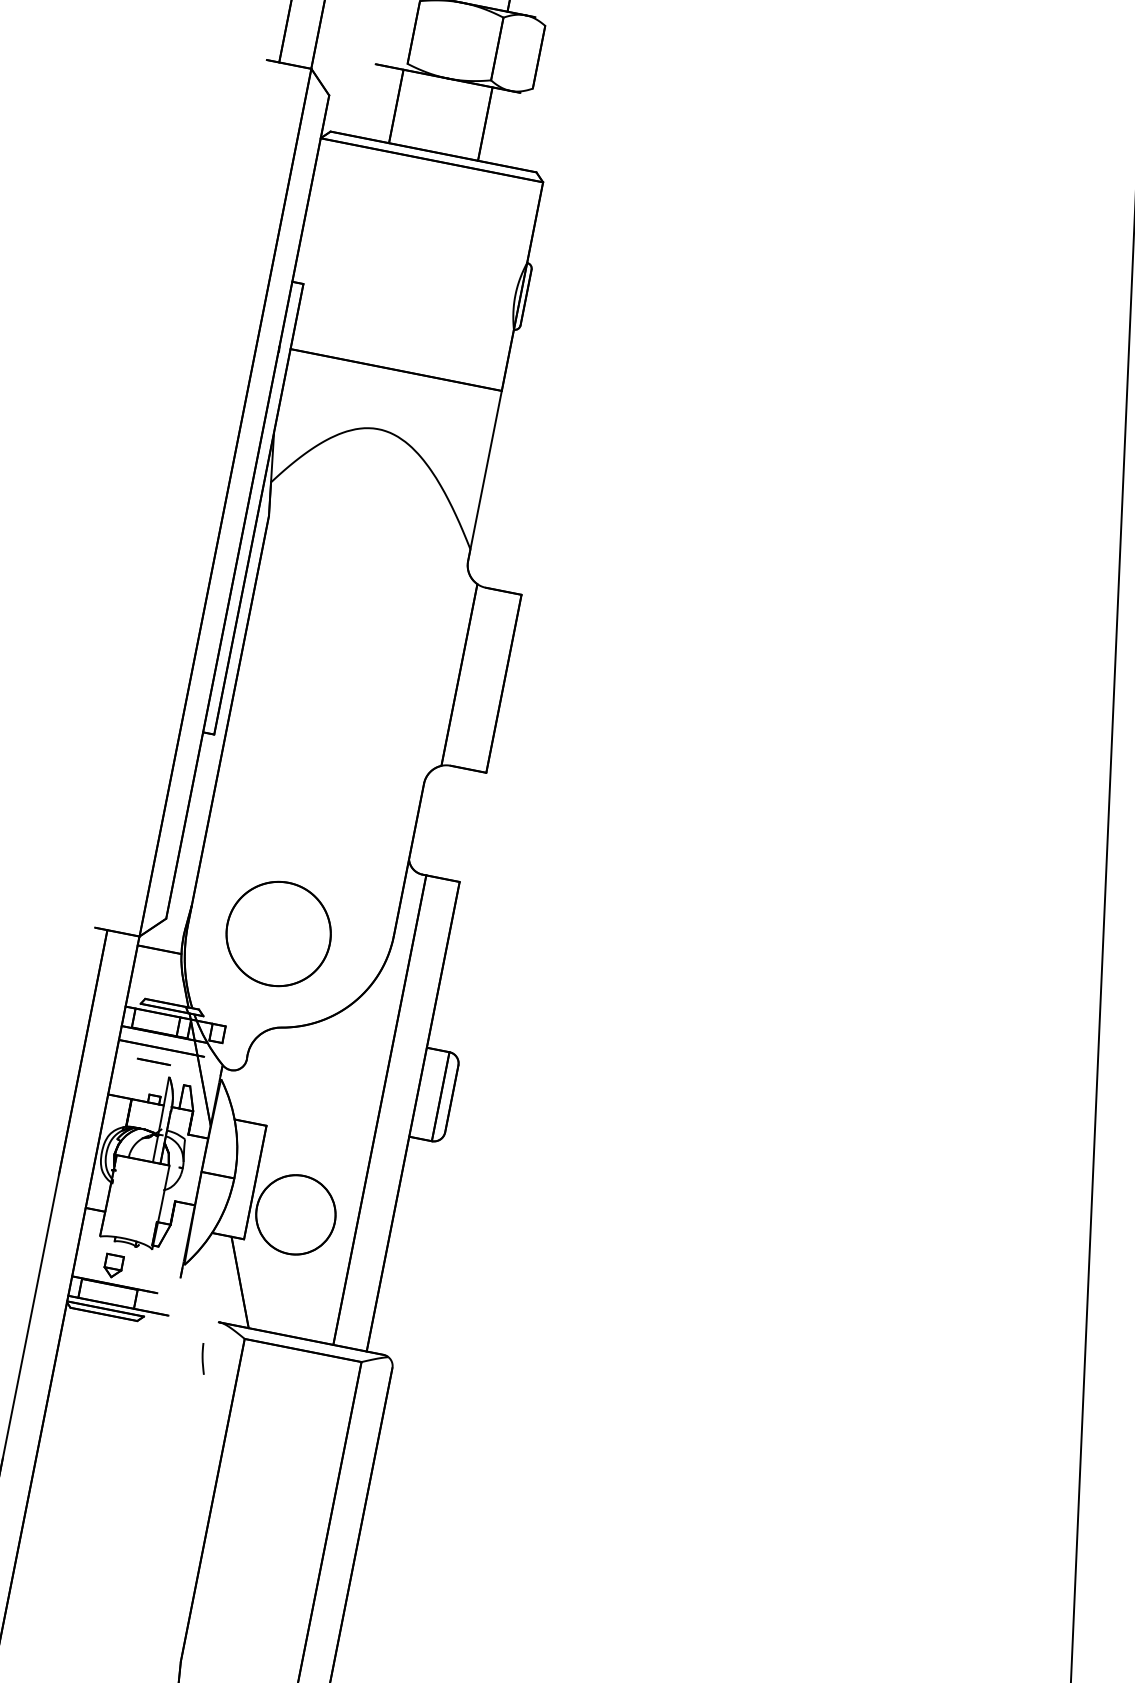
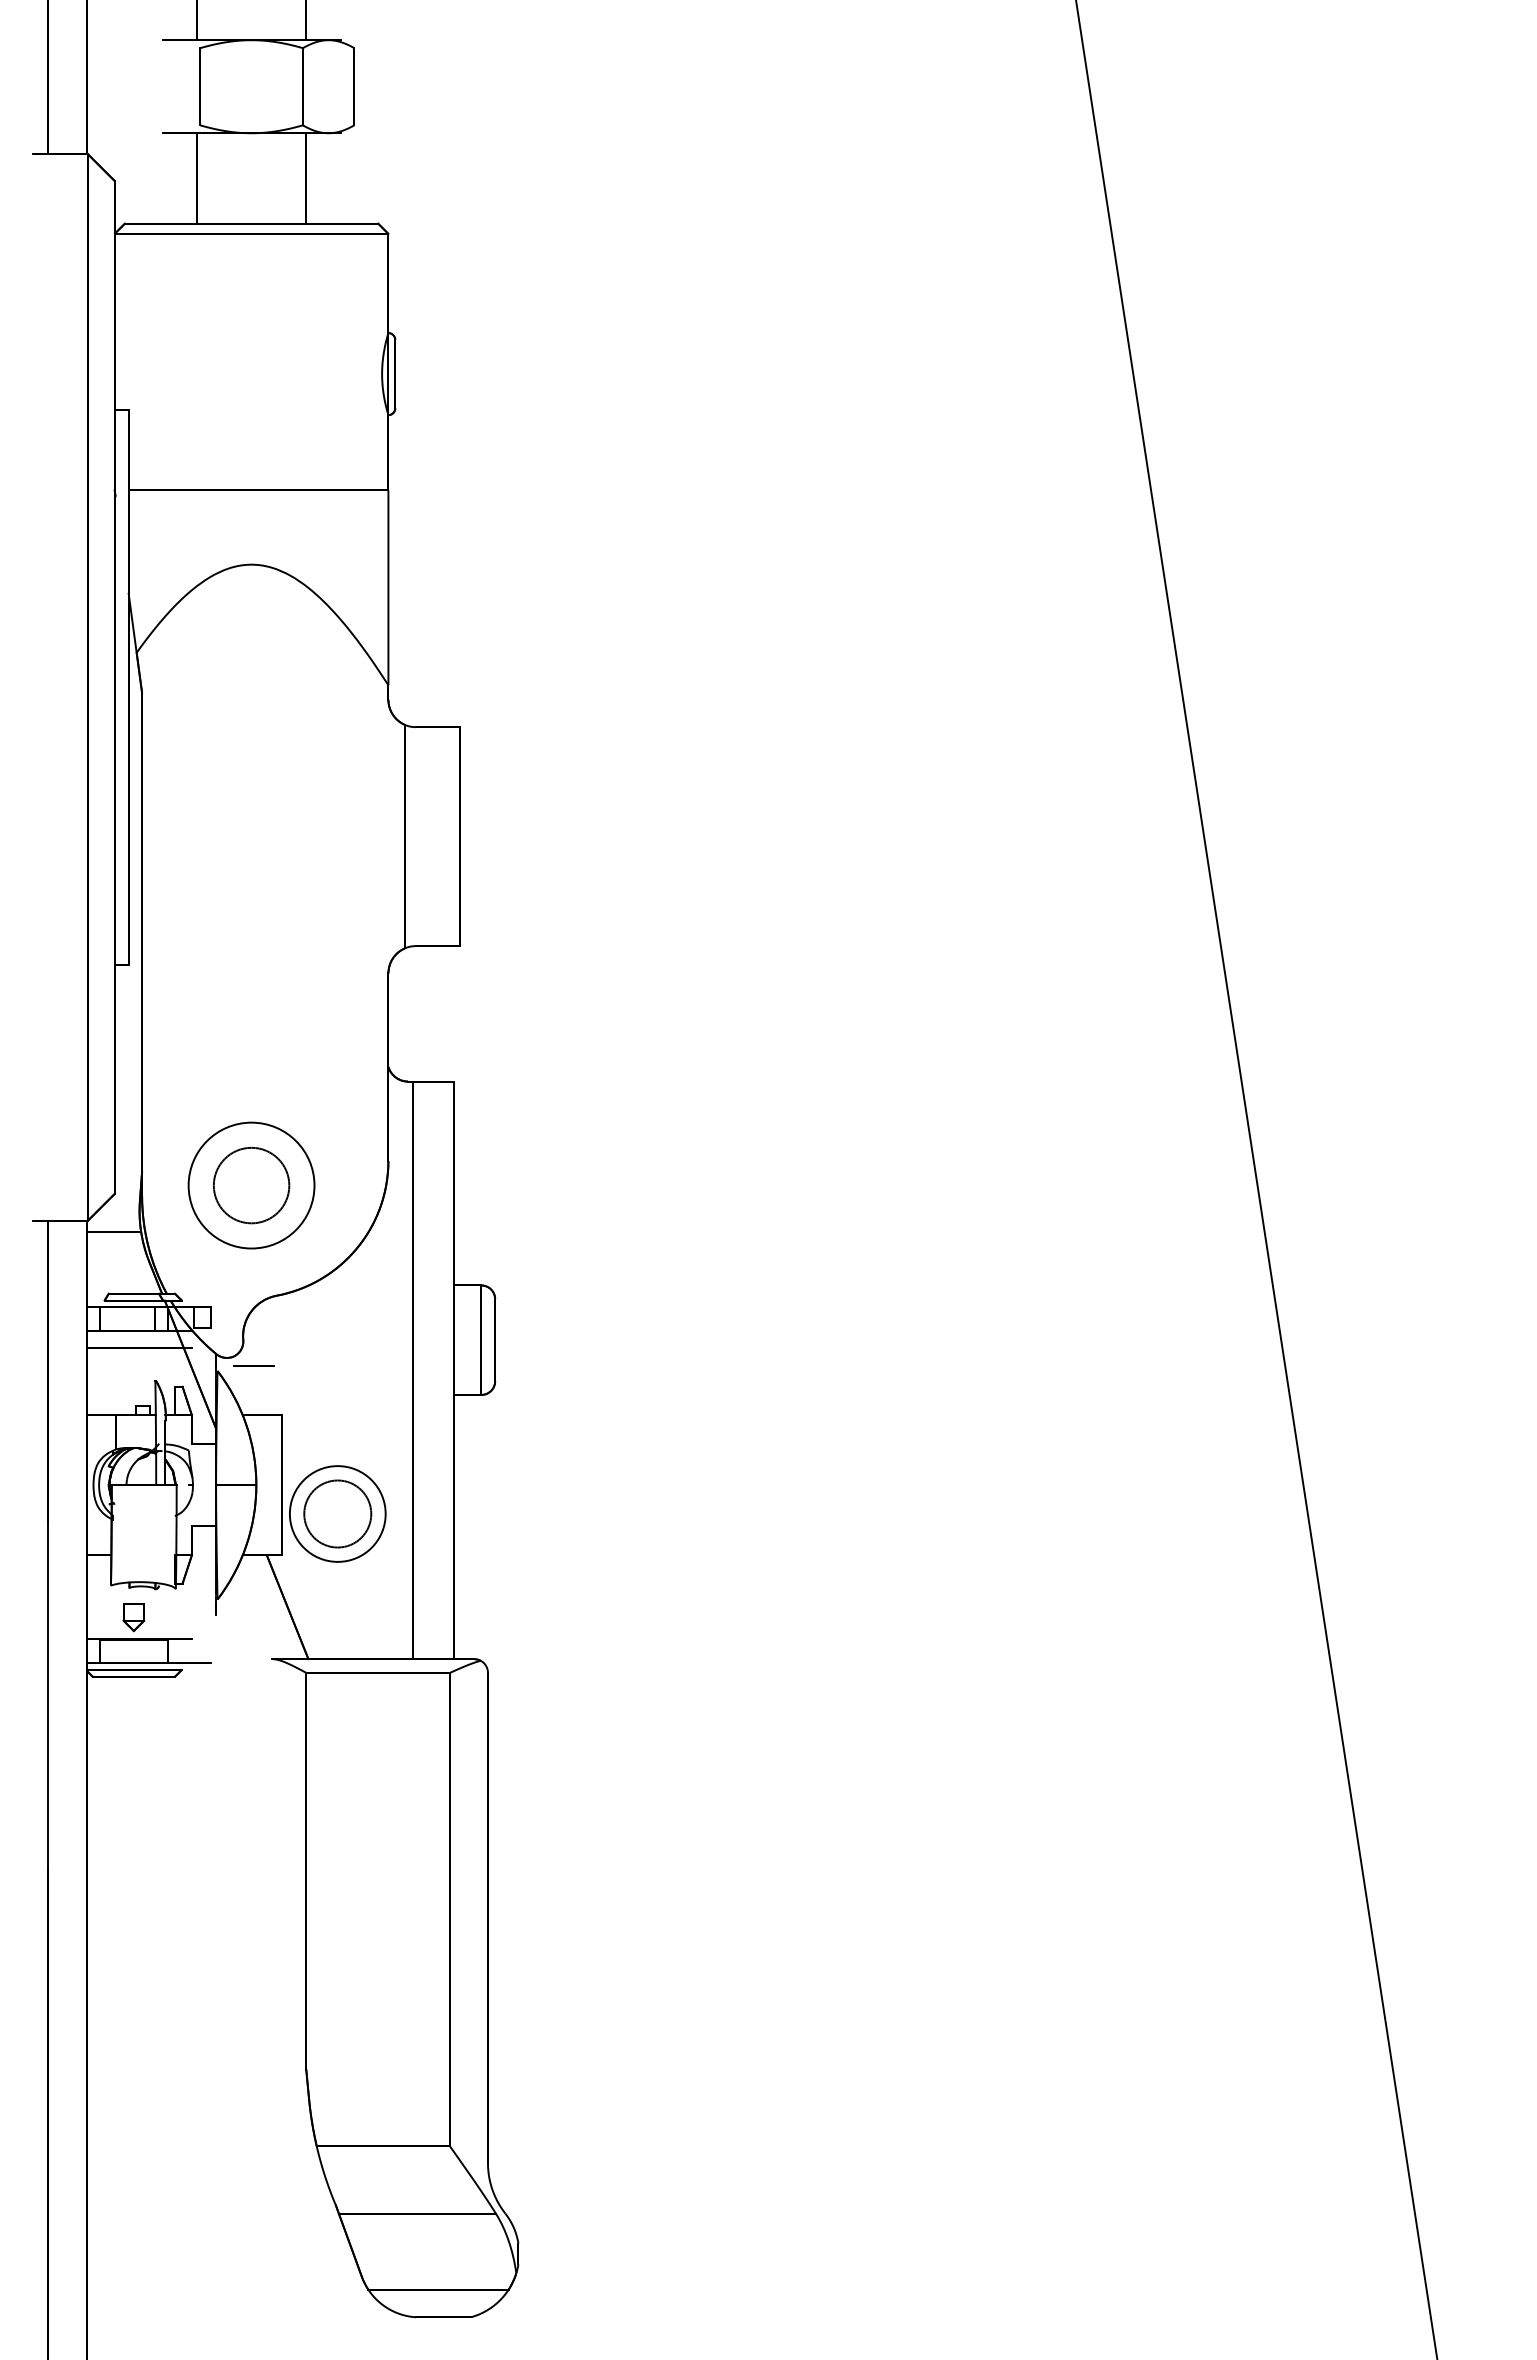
circle: (278, 933) -> (251, 1185), size x0.6
line: (153, 1061) -> (253, 1365), moved
circle: (295, 1214) -> (337, 1513), size x0.7
curve: (203, 1358) -> (261, 1705), removed

